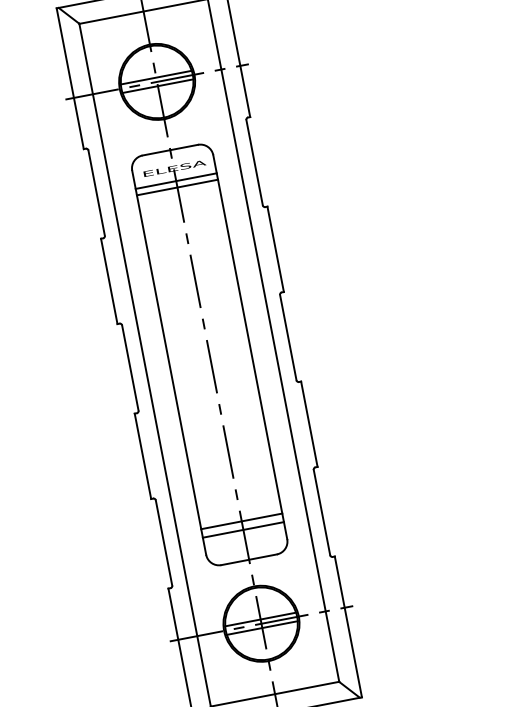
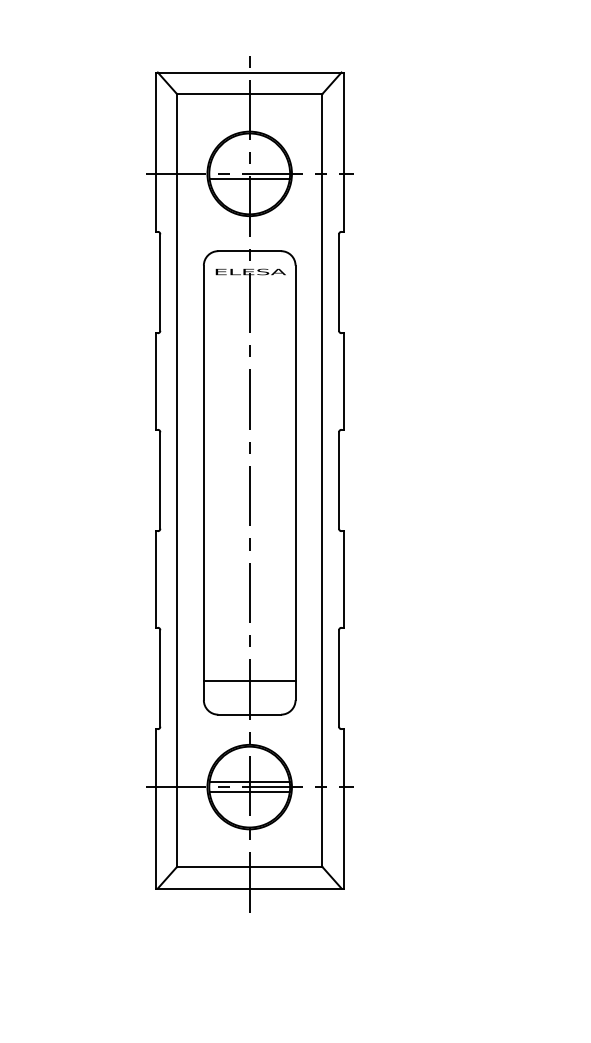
line: (156, 78) -> (249, 169), removed
line: (176, 181) -> (249, 286), removed
line: (177, 187) -> (249, 293), removed
line: (241, 521) -> (249, 671), removed

